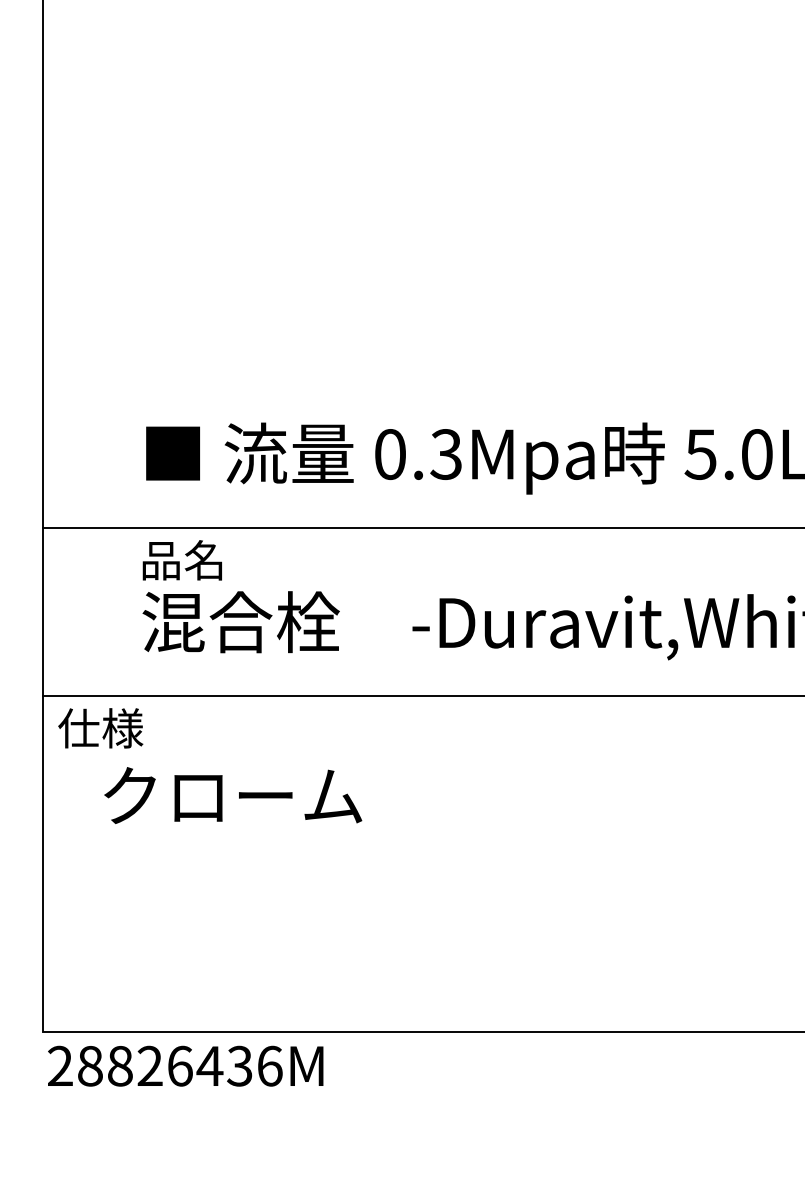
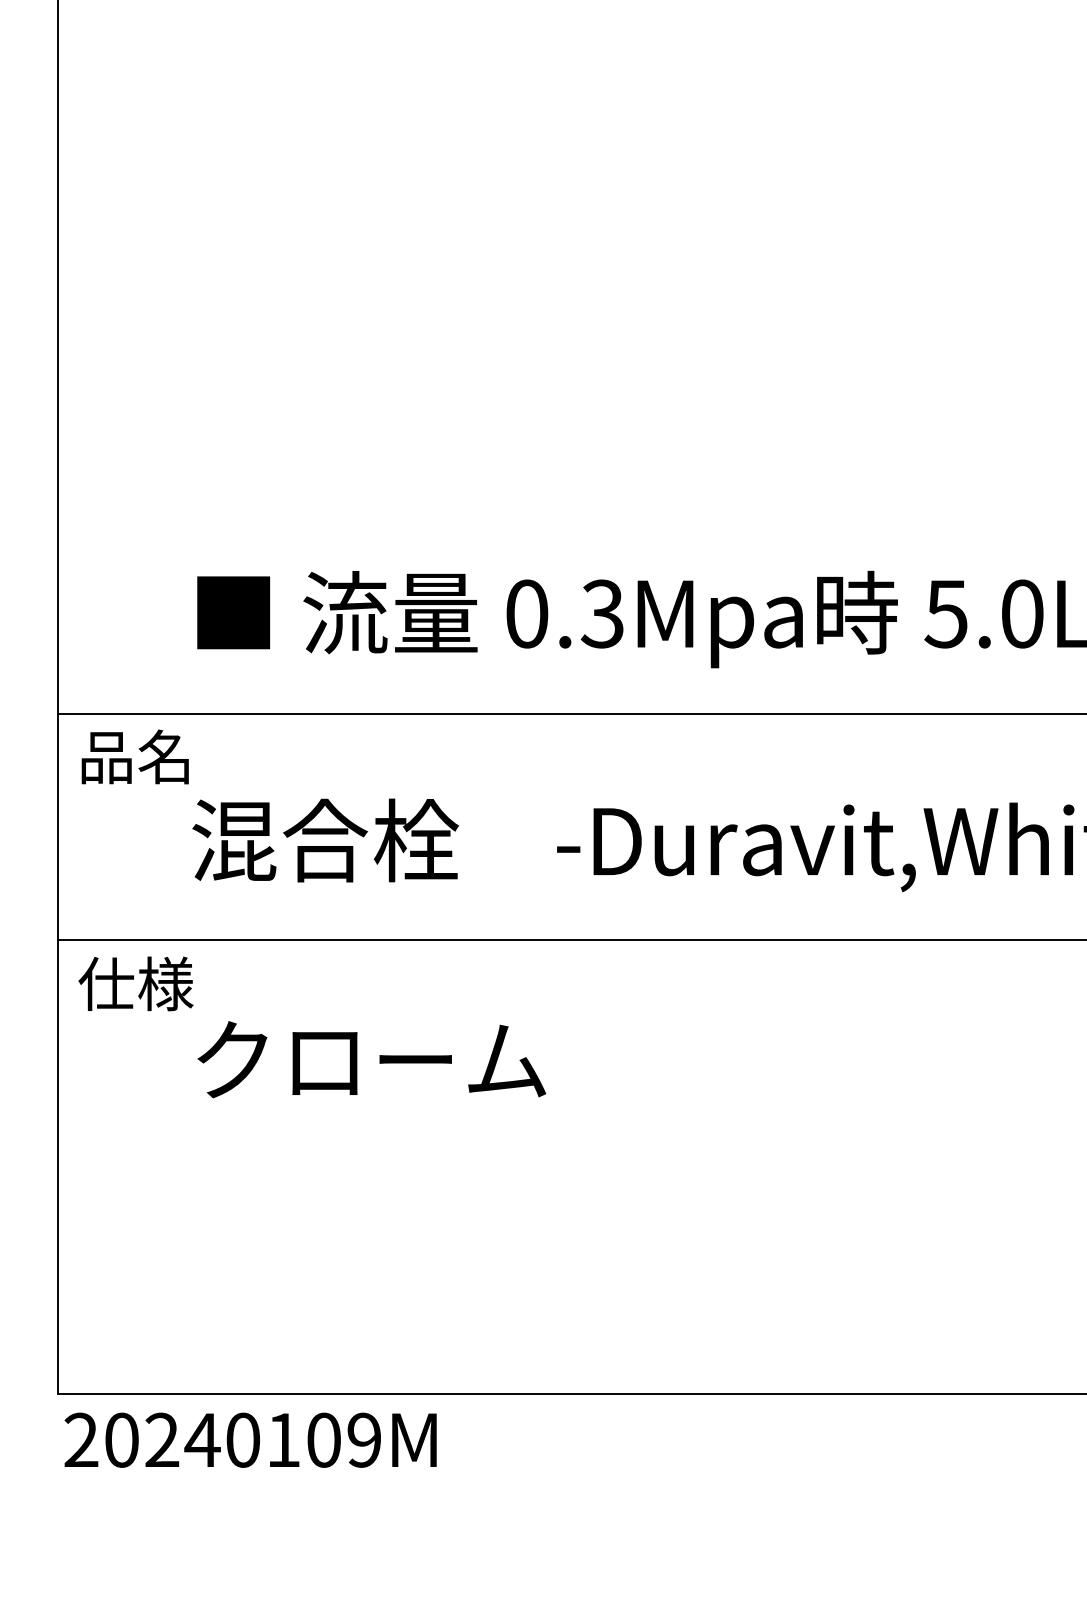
text: (181, 559) -> (134, 756), moved
text: (232, 795) -> (371, 1059), moved
text: (180, 1065) -> (243, 1439), 28826436M -> 20240109M

